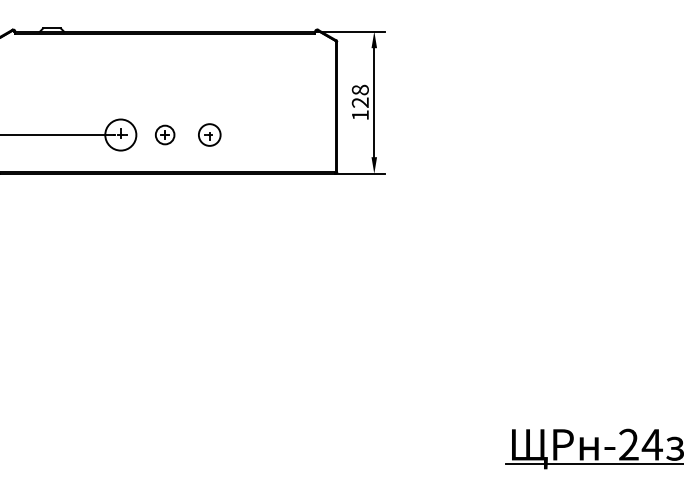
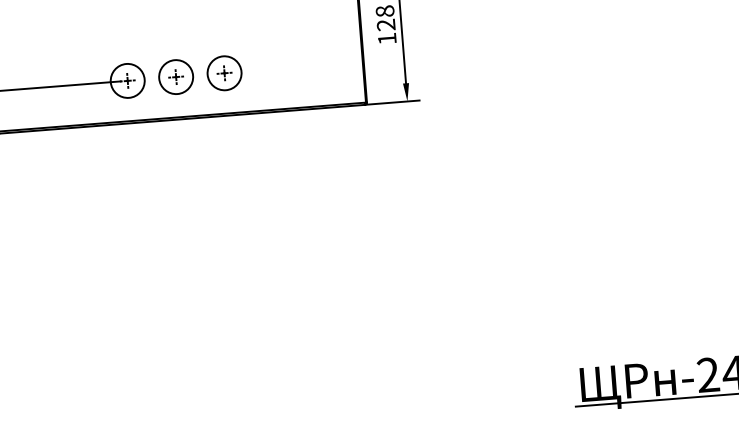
part: (164, 134) -> (175, 76), size x1.67
part: (209, 134) -> (224, 72), size x1.43

